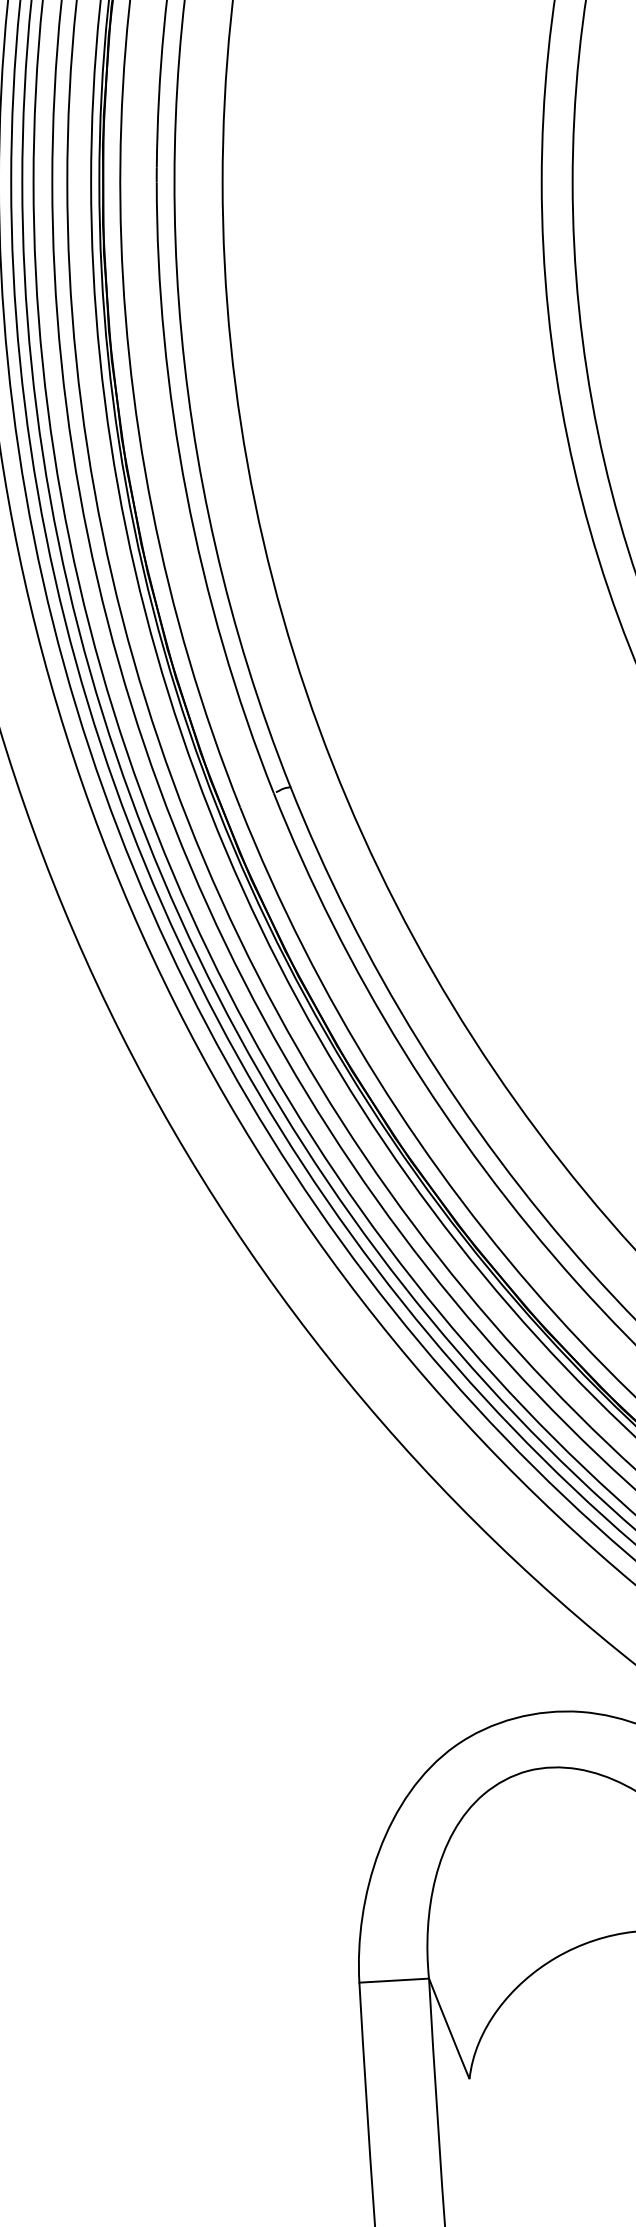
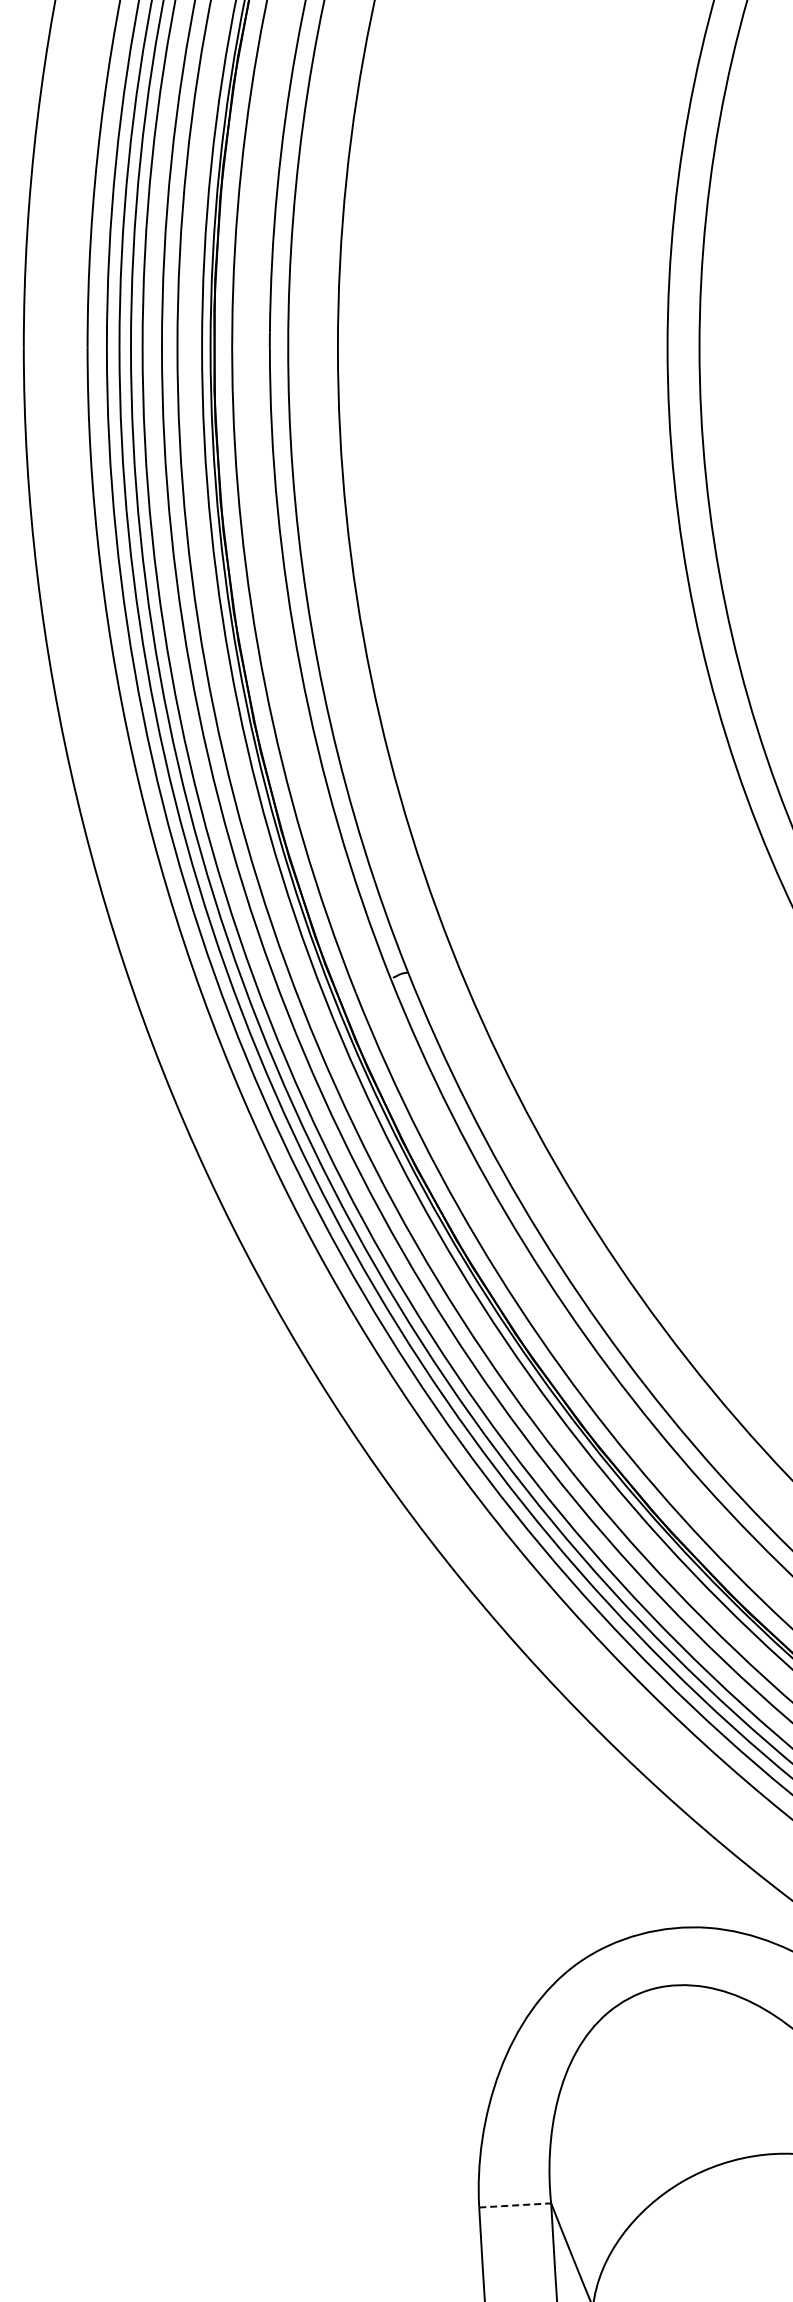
line: (394, 1980) -> (515, 2205), solid -> dashed

